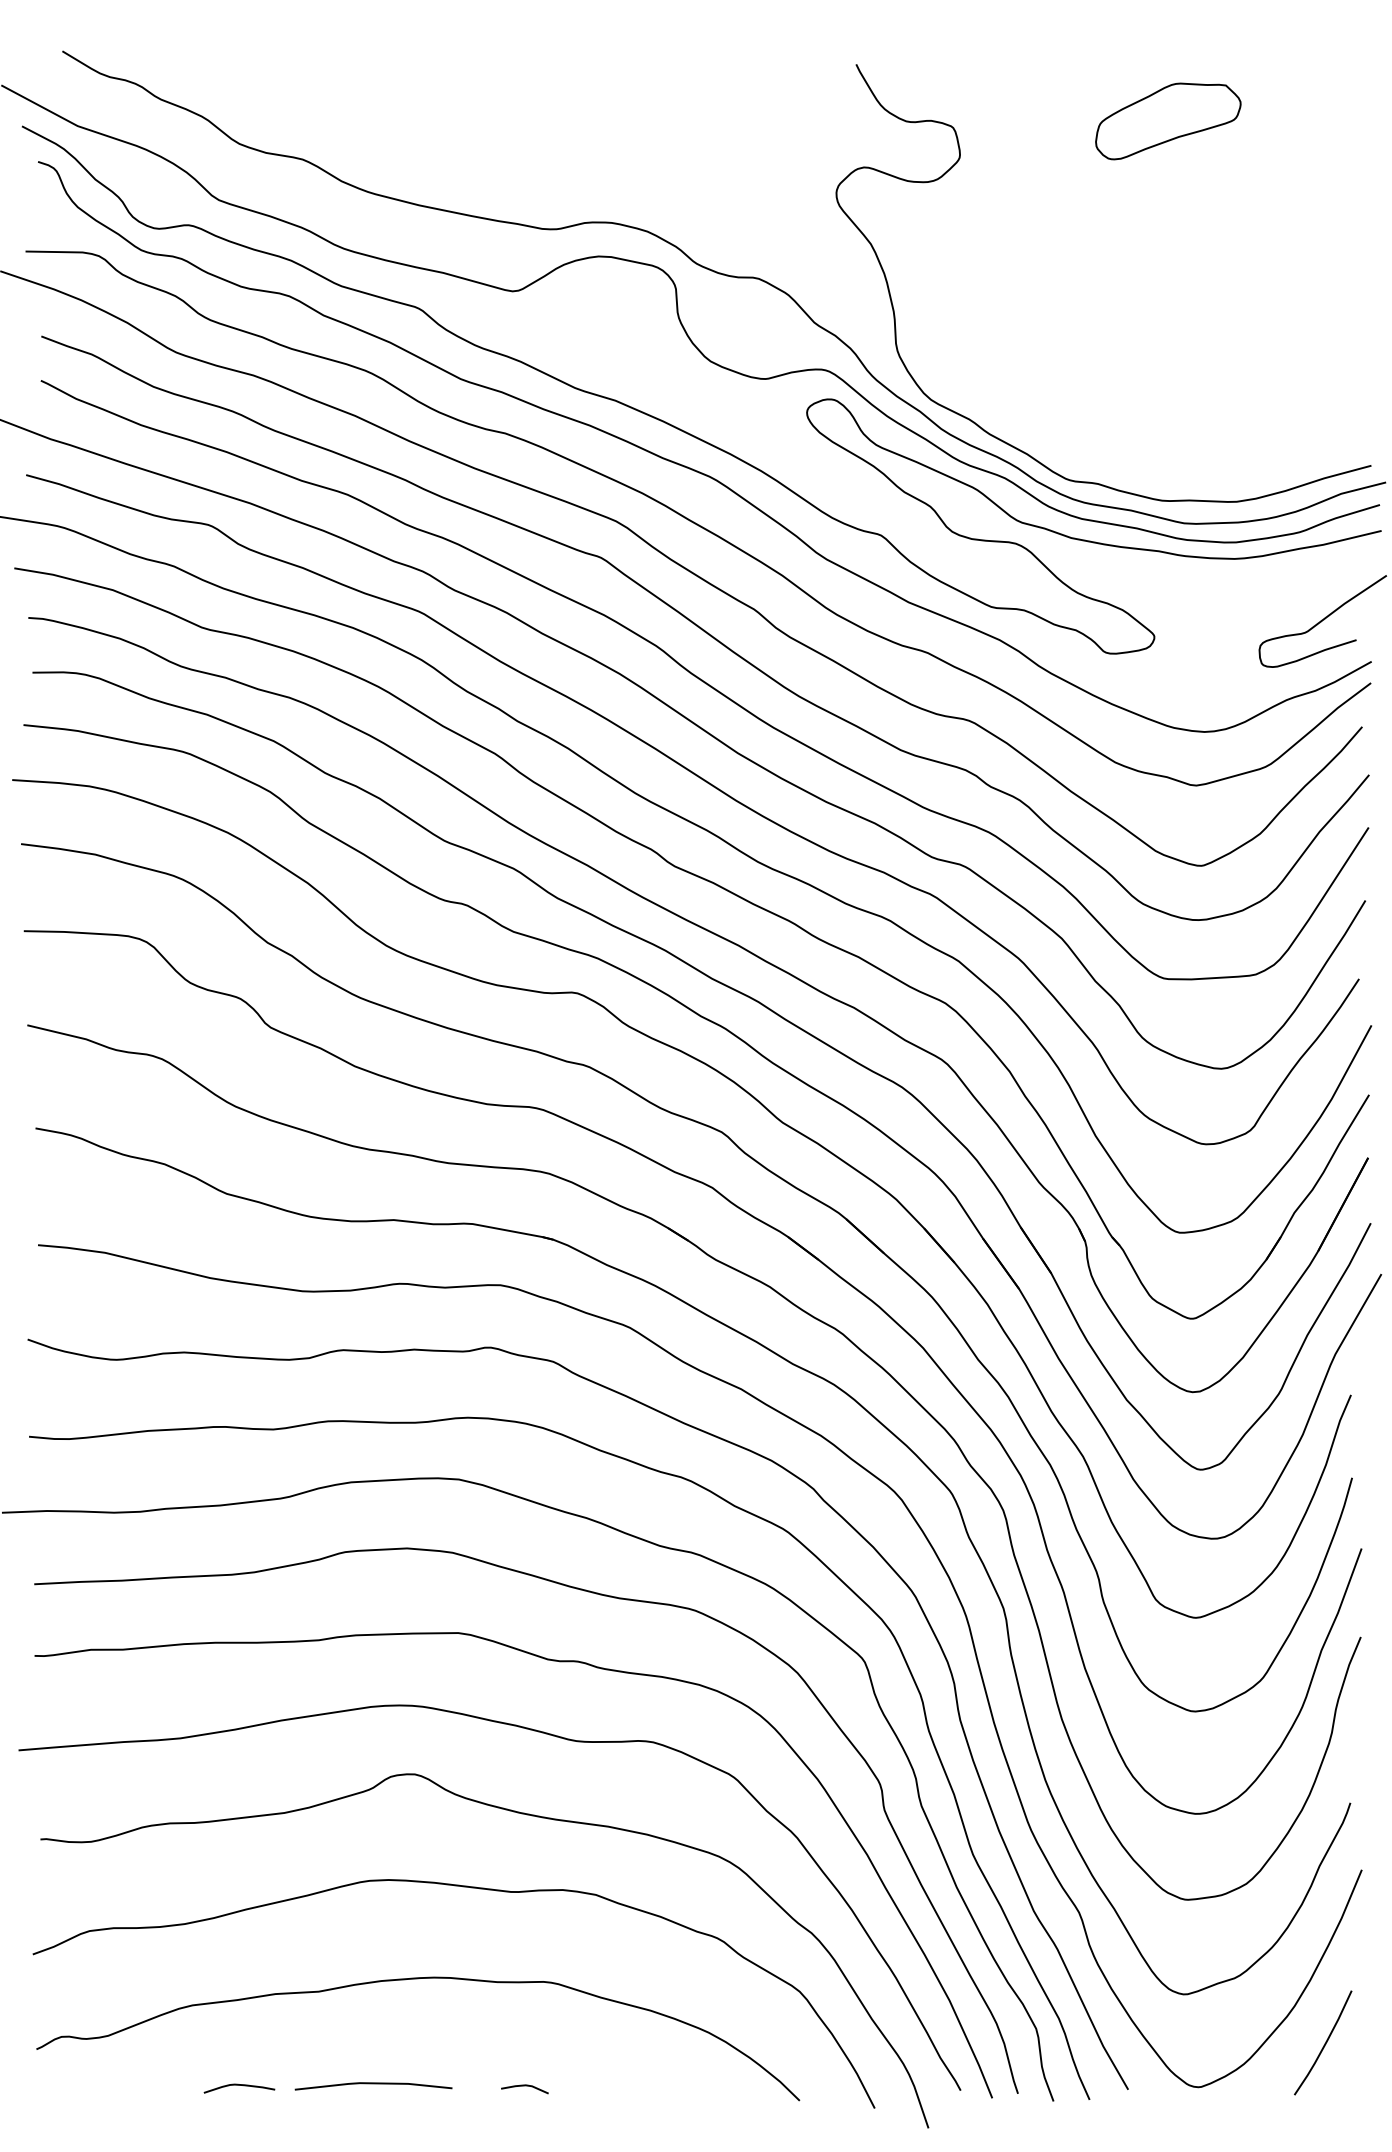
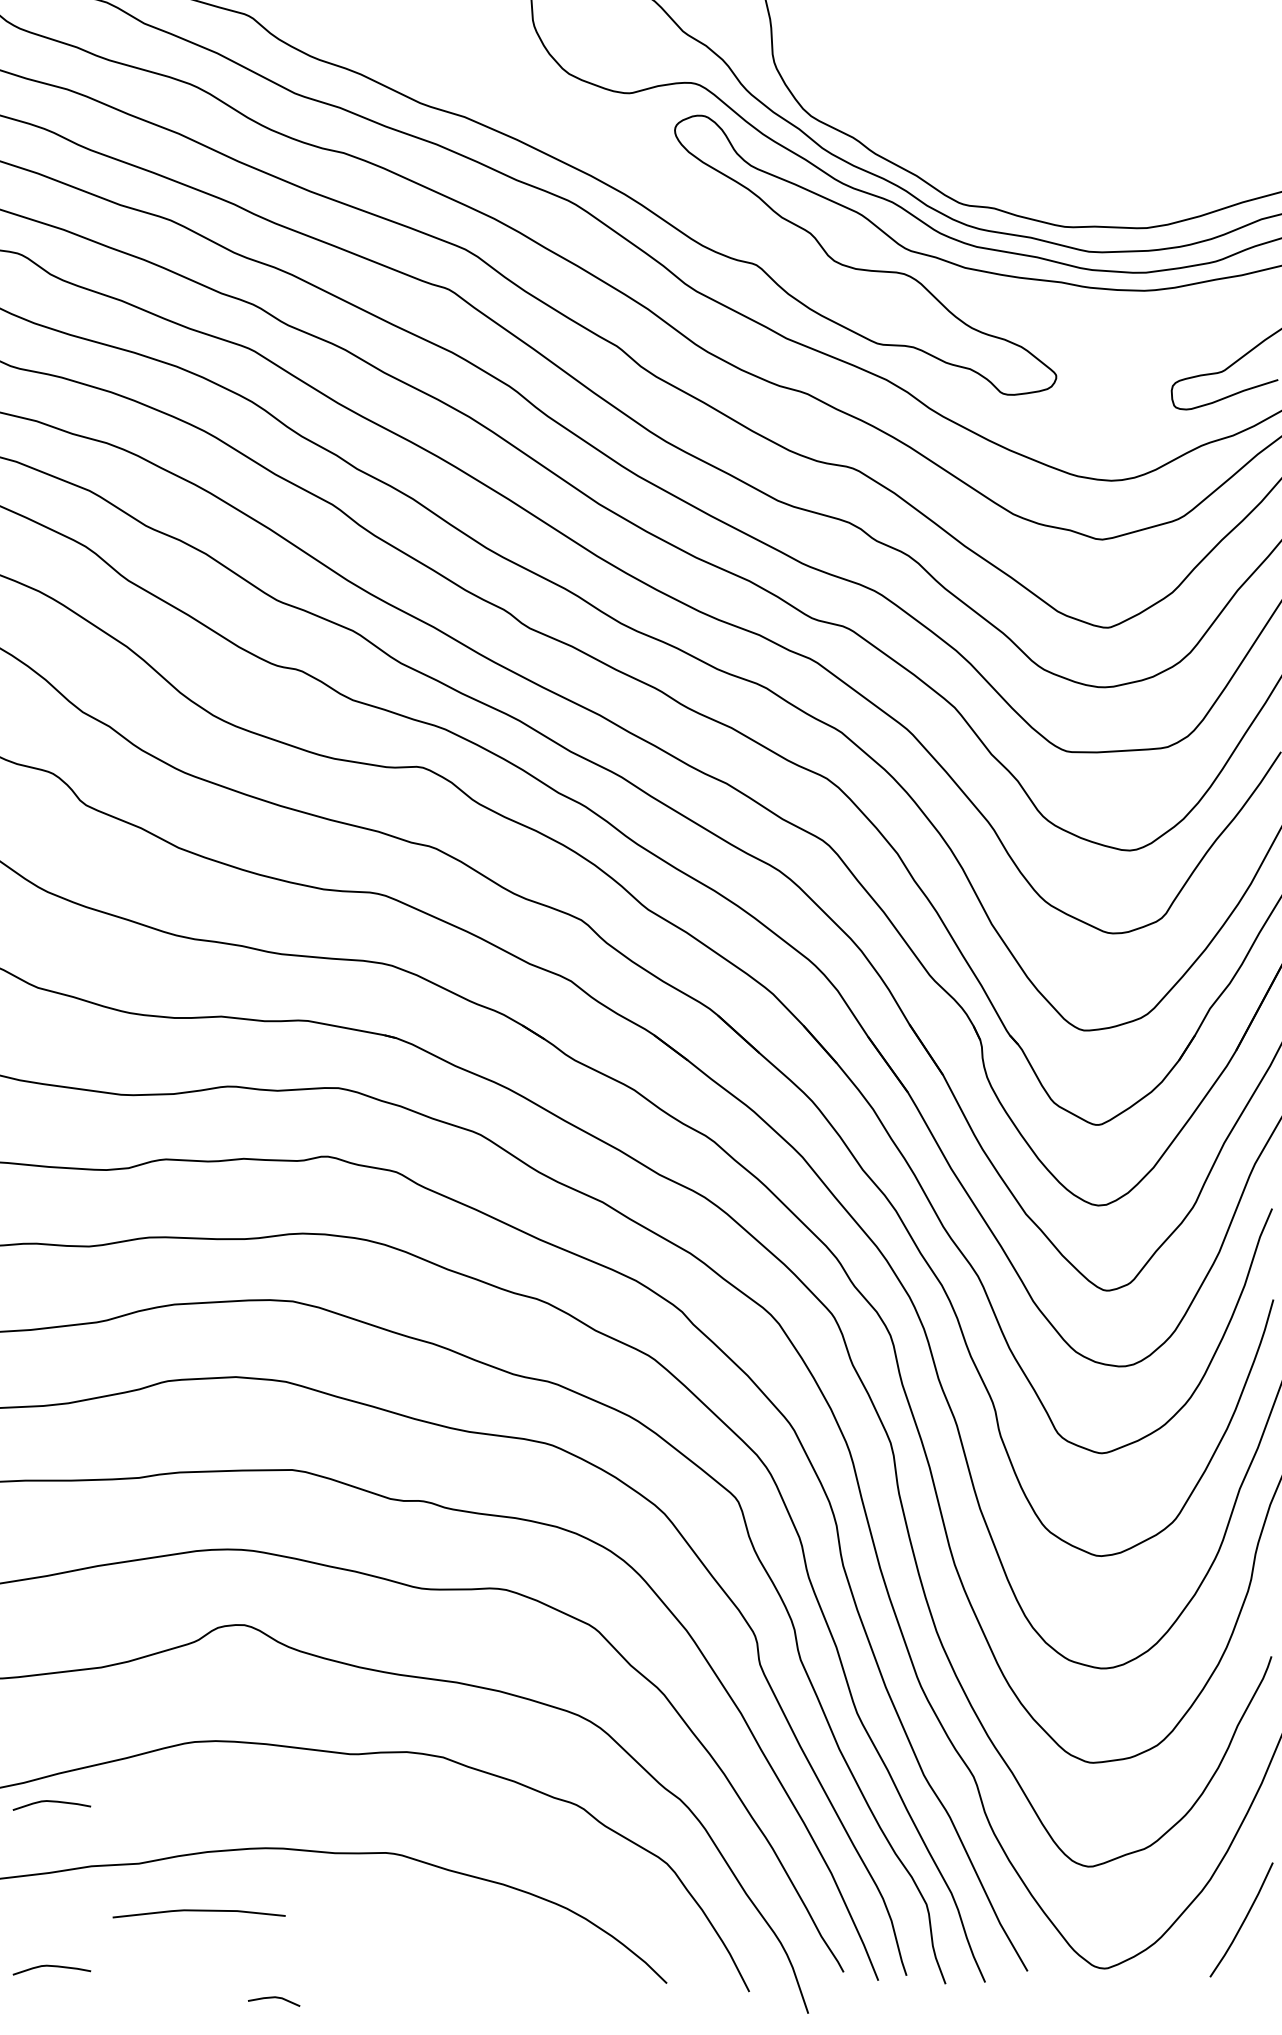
curve: (239, 1935) -> (51, 1802), added
line: (373, 2084) -> (199, 1911), moved
line: (524, 2086) -> (273, 1998), moved

